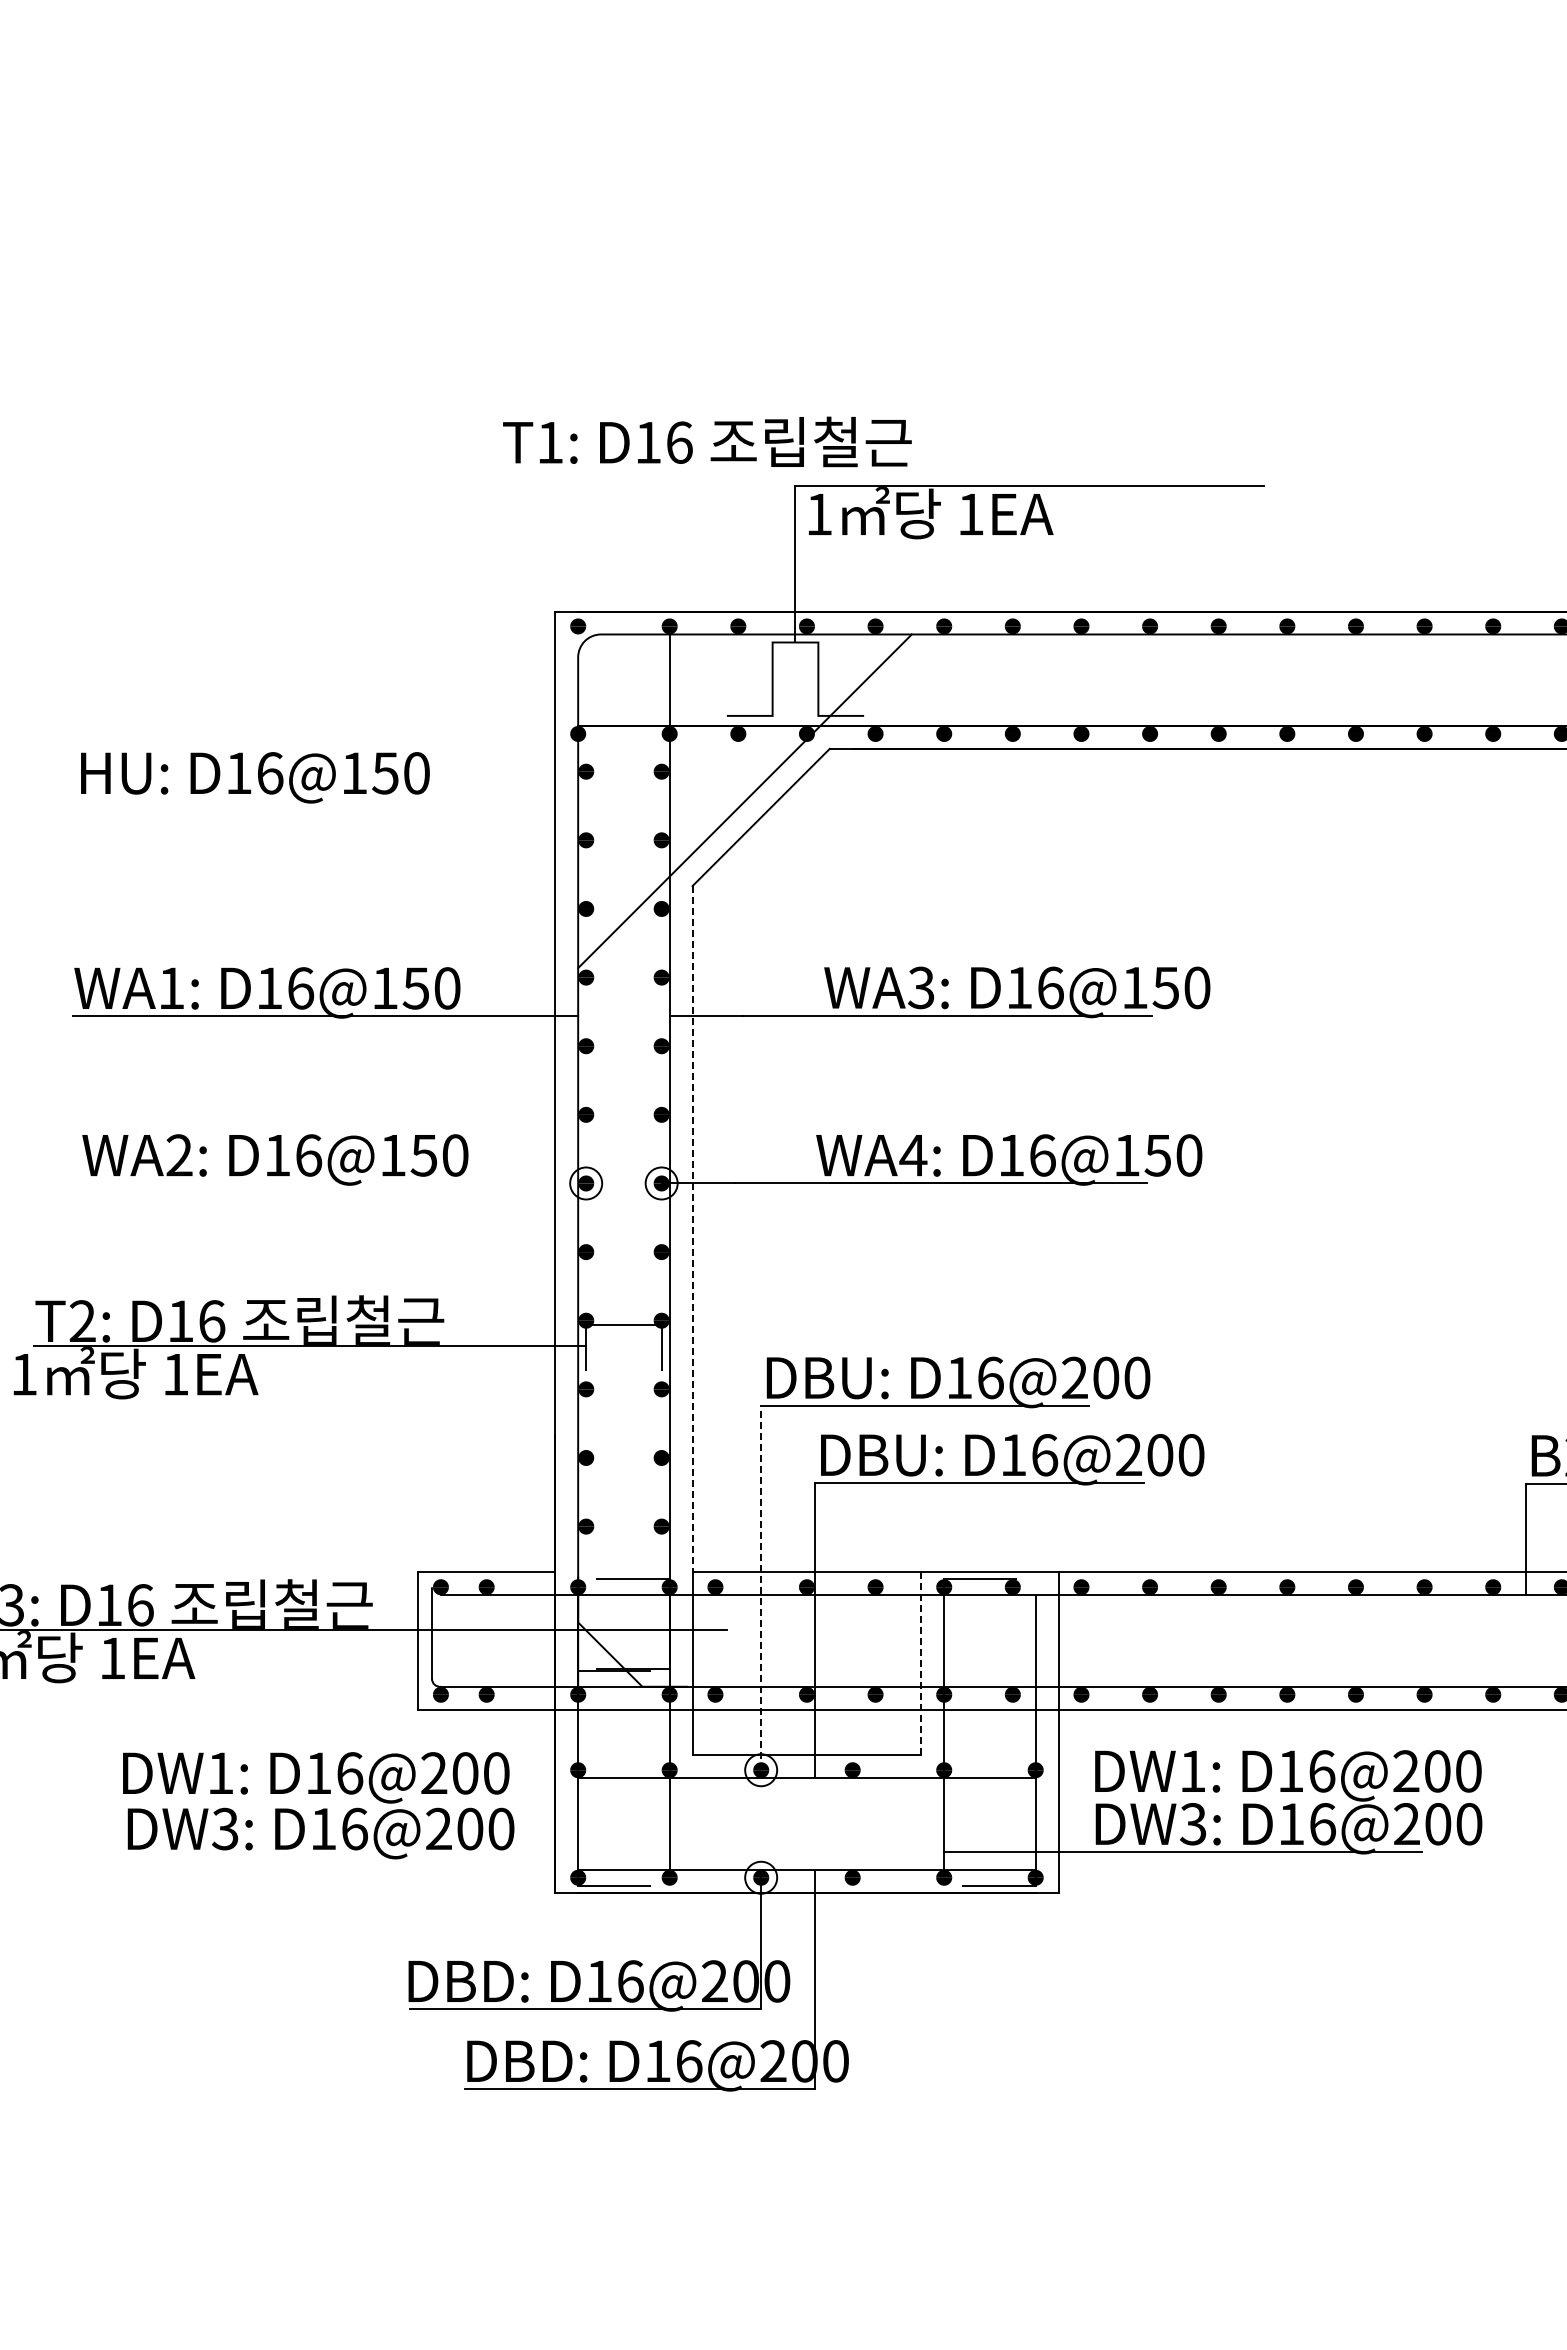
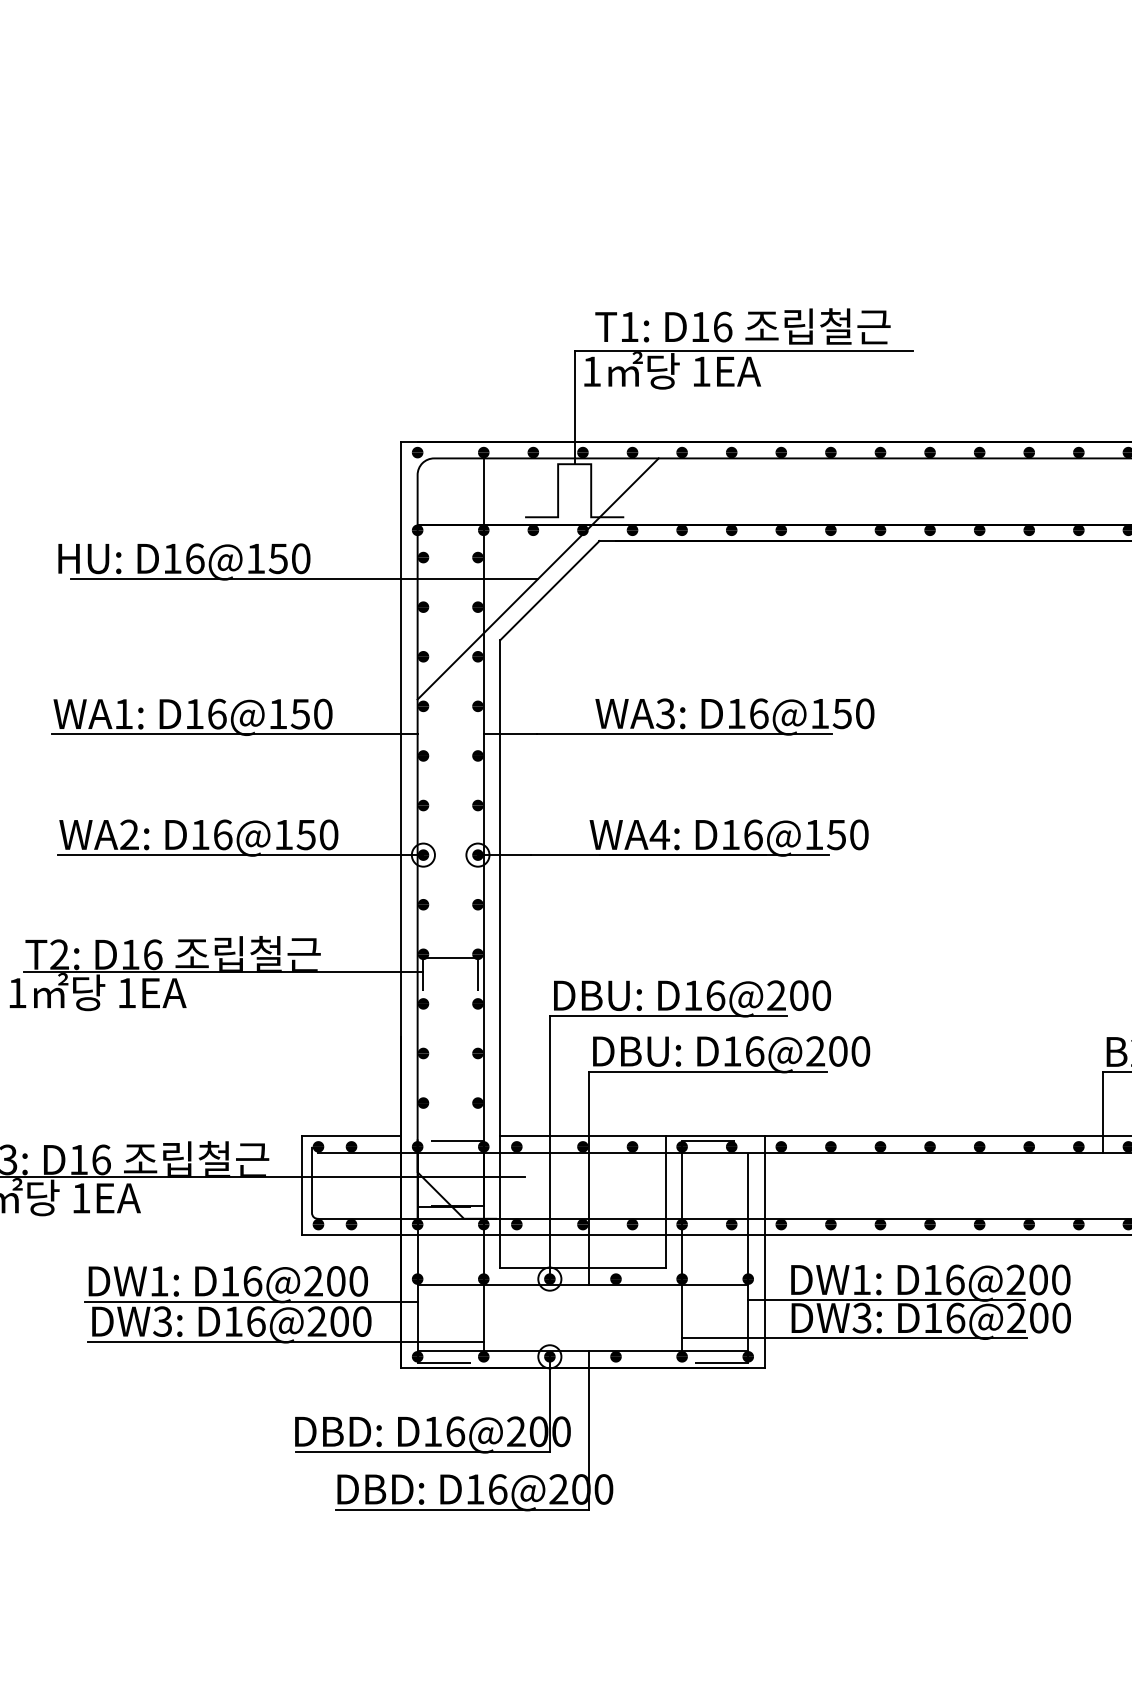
text: (707, 441) -> (743, 326), moved
line: (421, 801) -> (304, 579), added
line: (333, 1183) -> (240, 855), added
line: (692, 1229) -> (500, 888), dashed -> solid
line: (761, 1587) -> (550, 1147), dashed -> solid
line: (921, 1663) -> (665, 1201), dashed -> solid
line: (1227, 1799) -> (886, 1300), added
line: (347, 1801) -> (250, 1301), added
line: (395, 1857) -> (285, 1342), added

